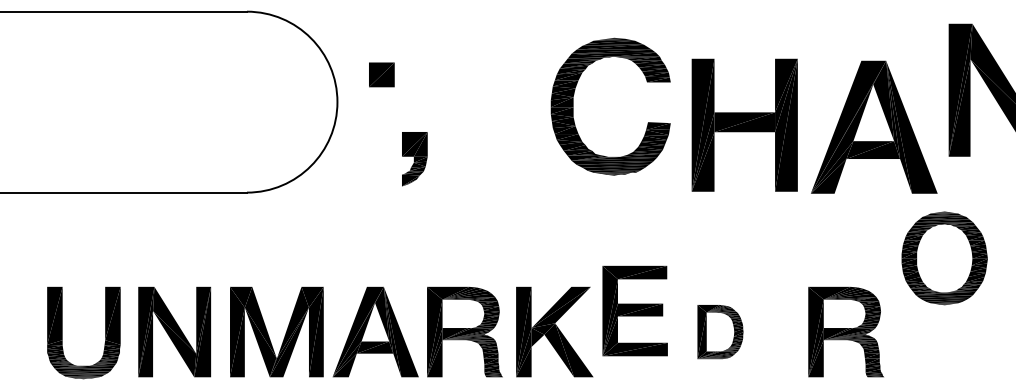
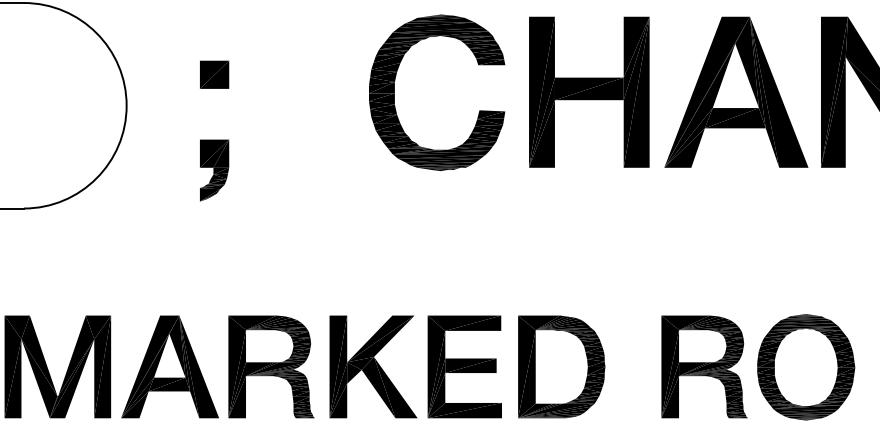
part: (381, 74) -> (214, 74), moved
part: (573, 106) -> (394, 92), moved
part: (744, 124) -> (589, 91), moved
part: (874, 126) -> (736, 91), moved
part: (944, 258) -> (805, 367), moved
part: (634, 310) -> (464, 366), moved
part: (720, 331) -> (561, 366), size x1.67

